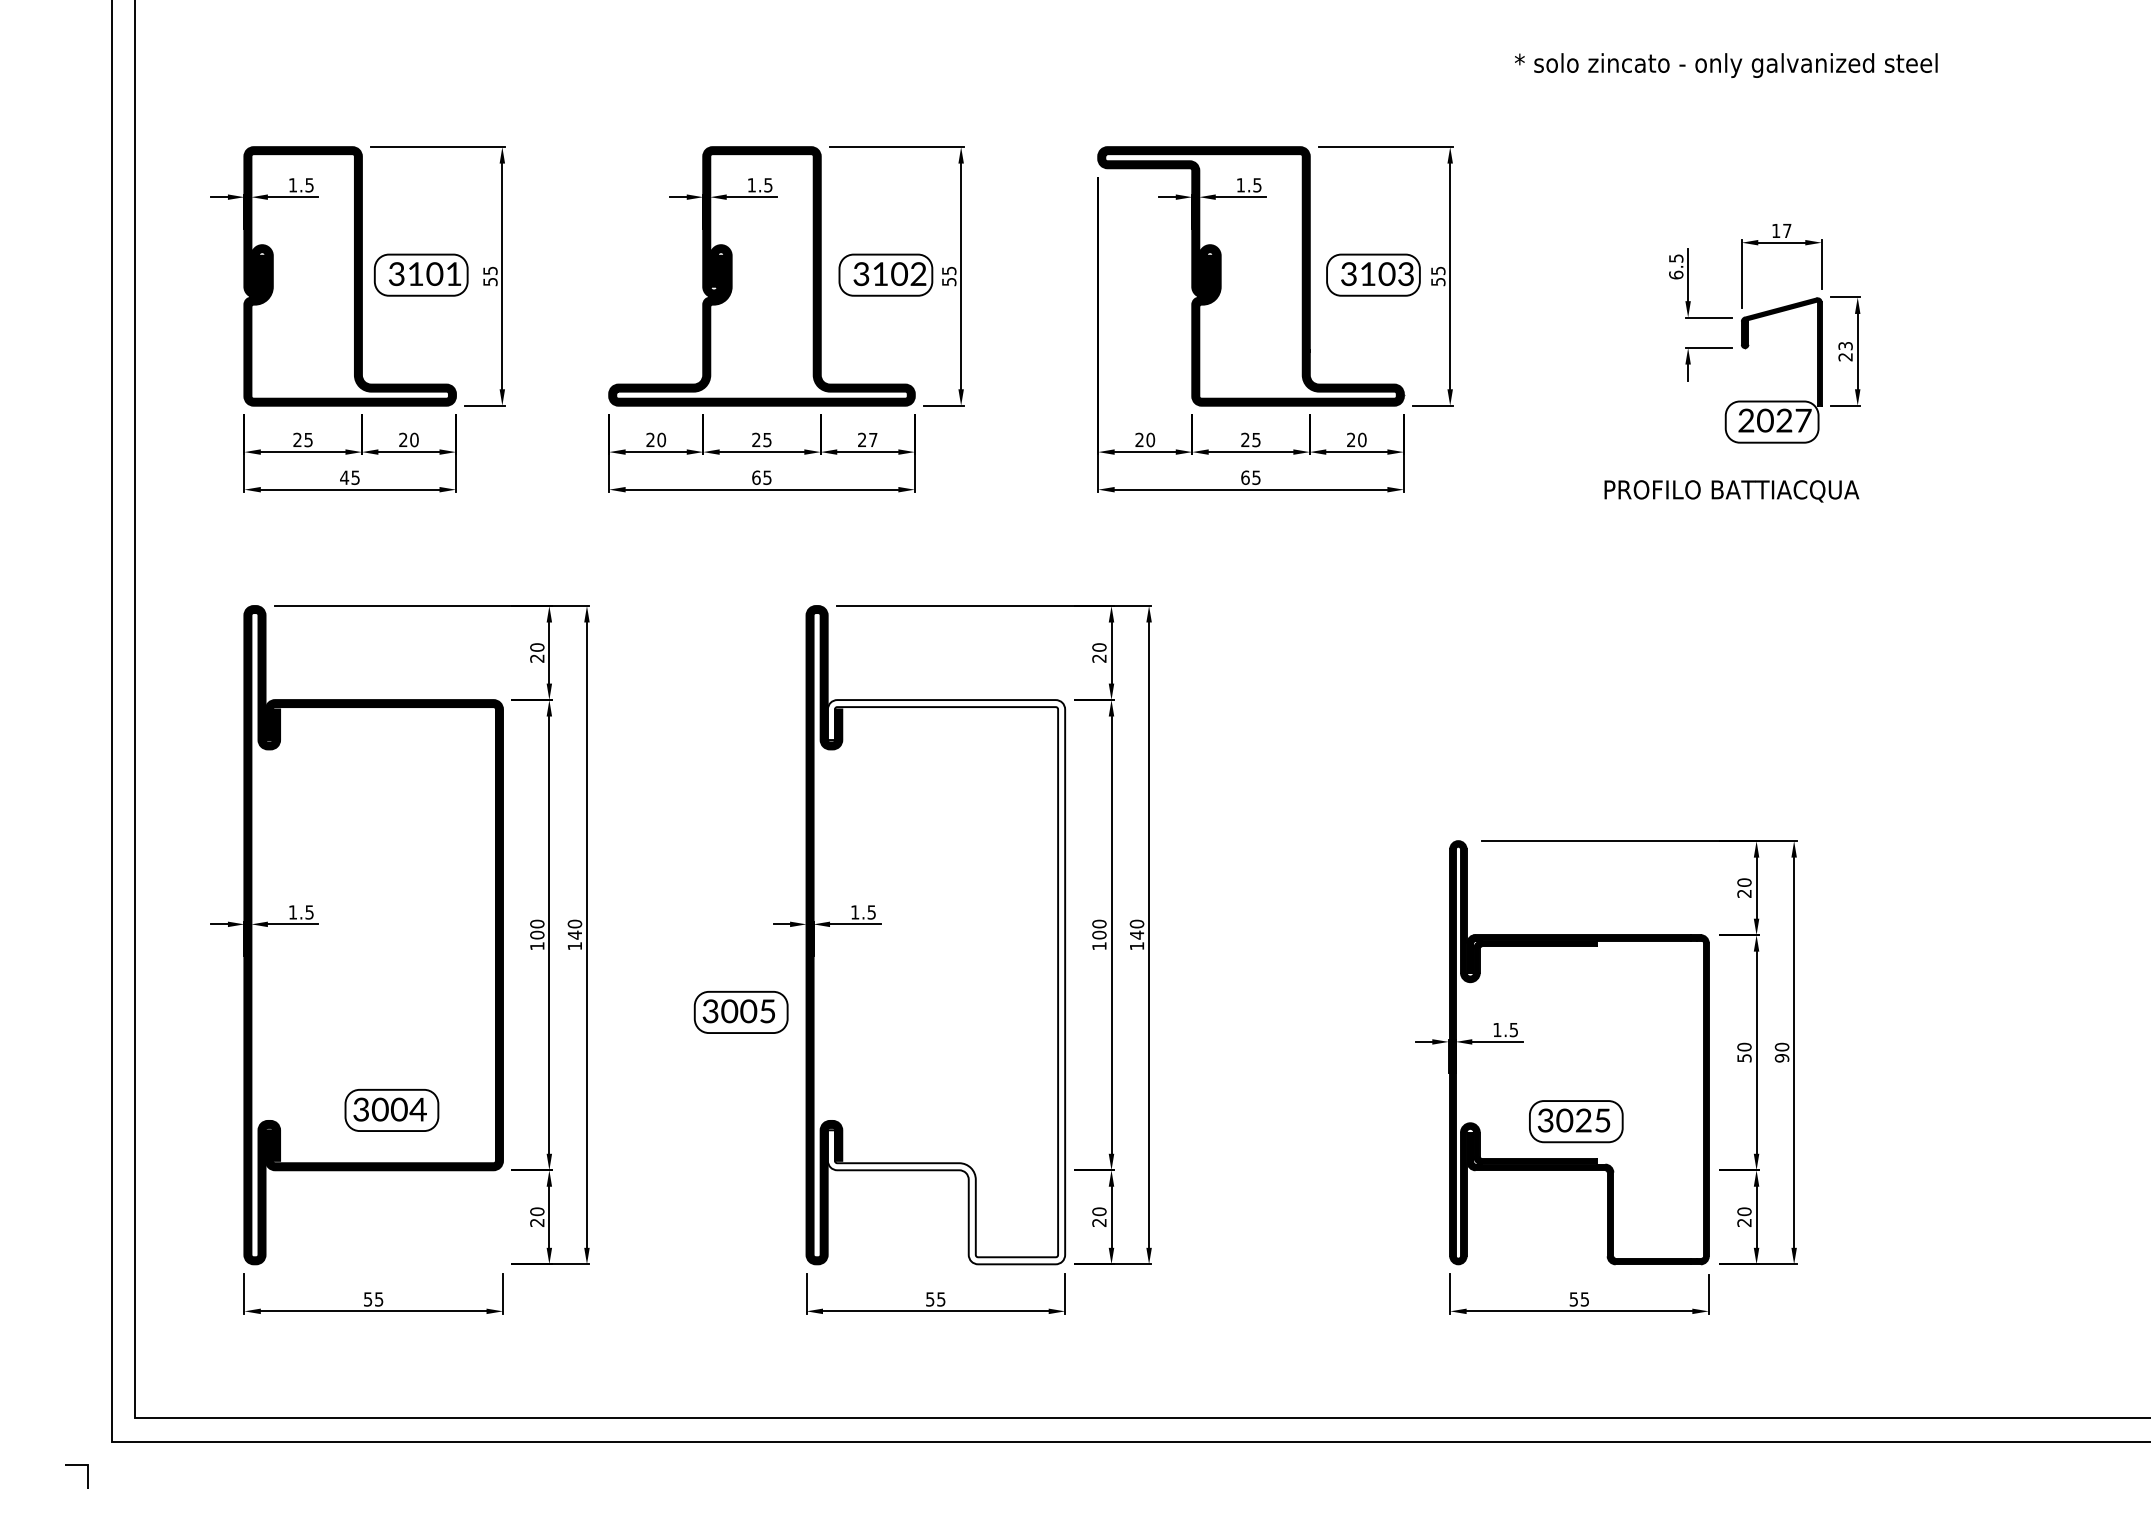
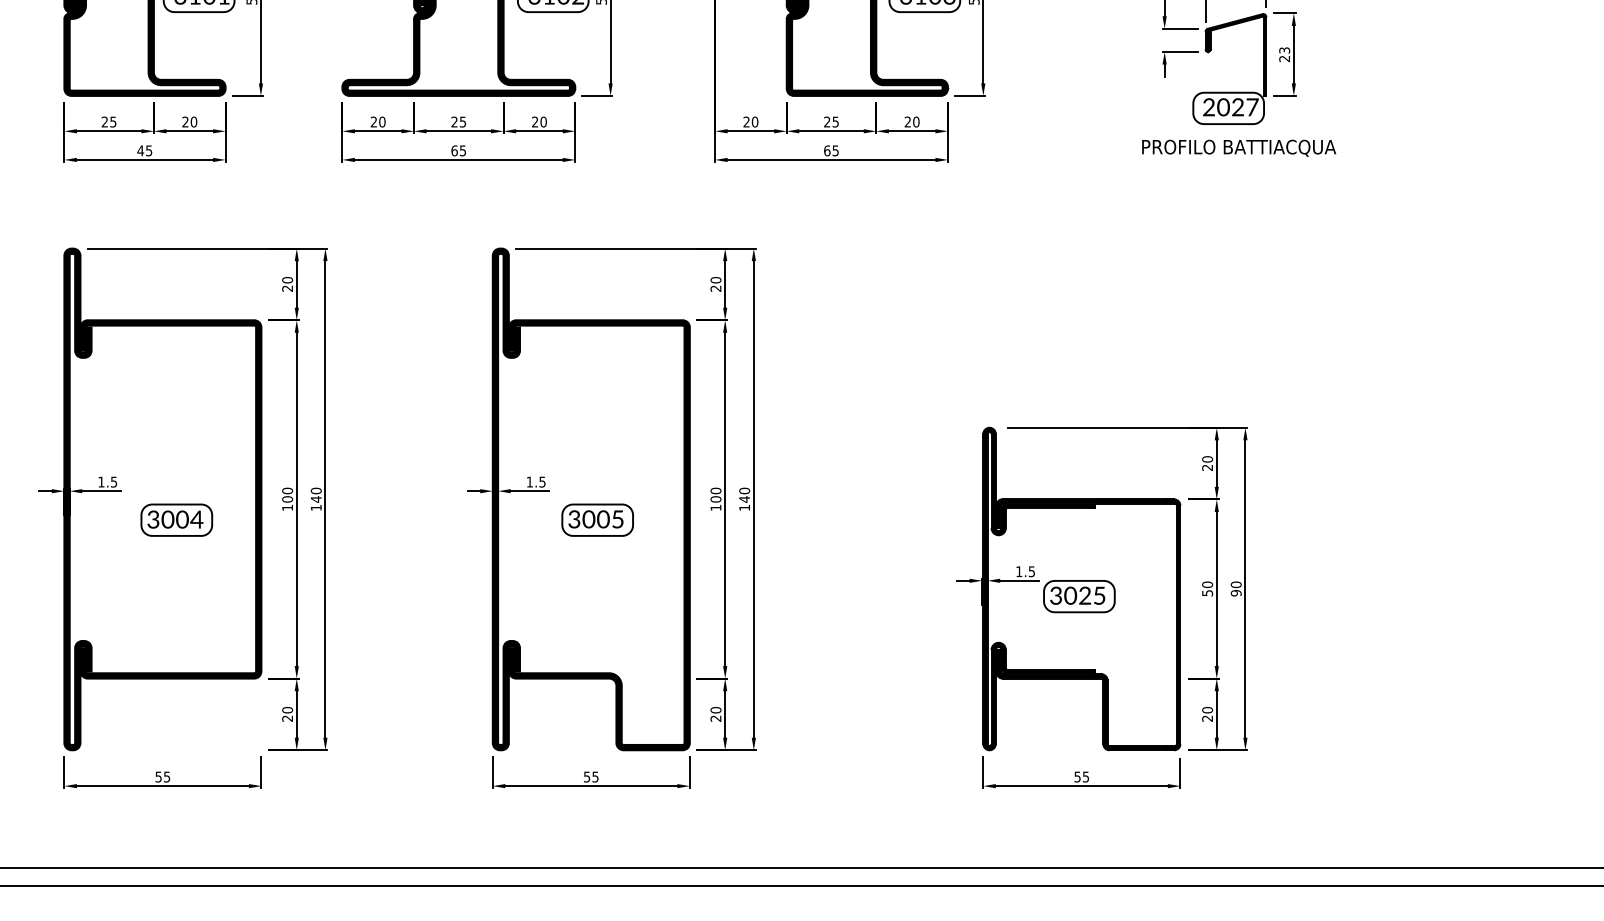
text: (873, 439) -> (543, 121), 27 -> 20
text: (1731, 491) -> (1238, 148), moved
fill: (946, 982) -> (599, 535), added
part: (740, 1012) -> (597, 520), moved
part: (391, 1110) -> (176, 520), moved
part: (1576, 1121) -> (1079, 596), moved

